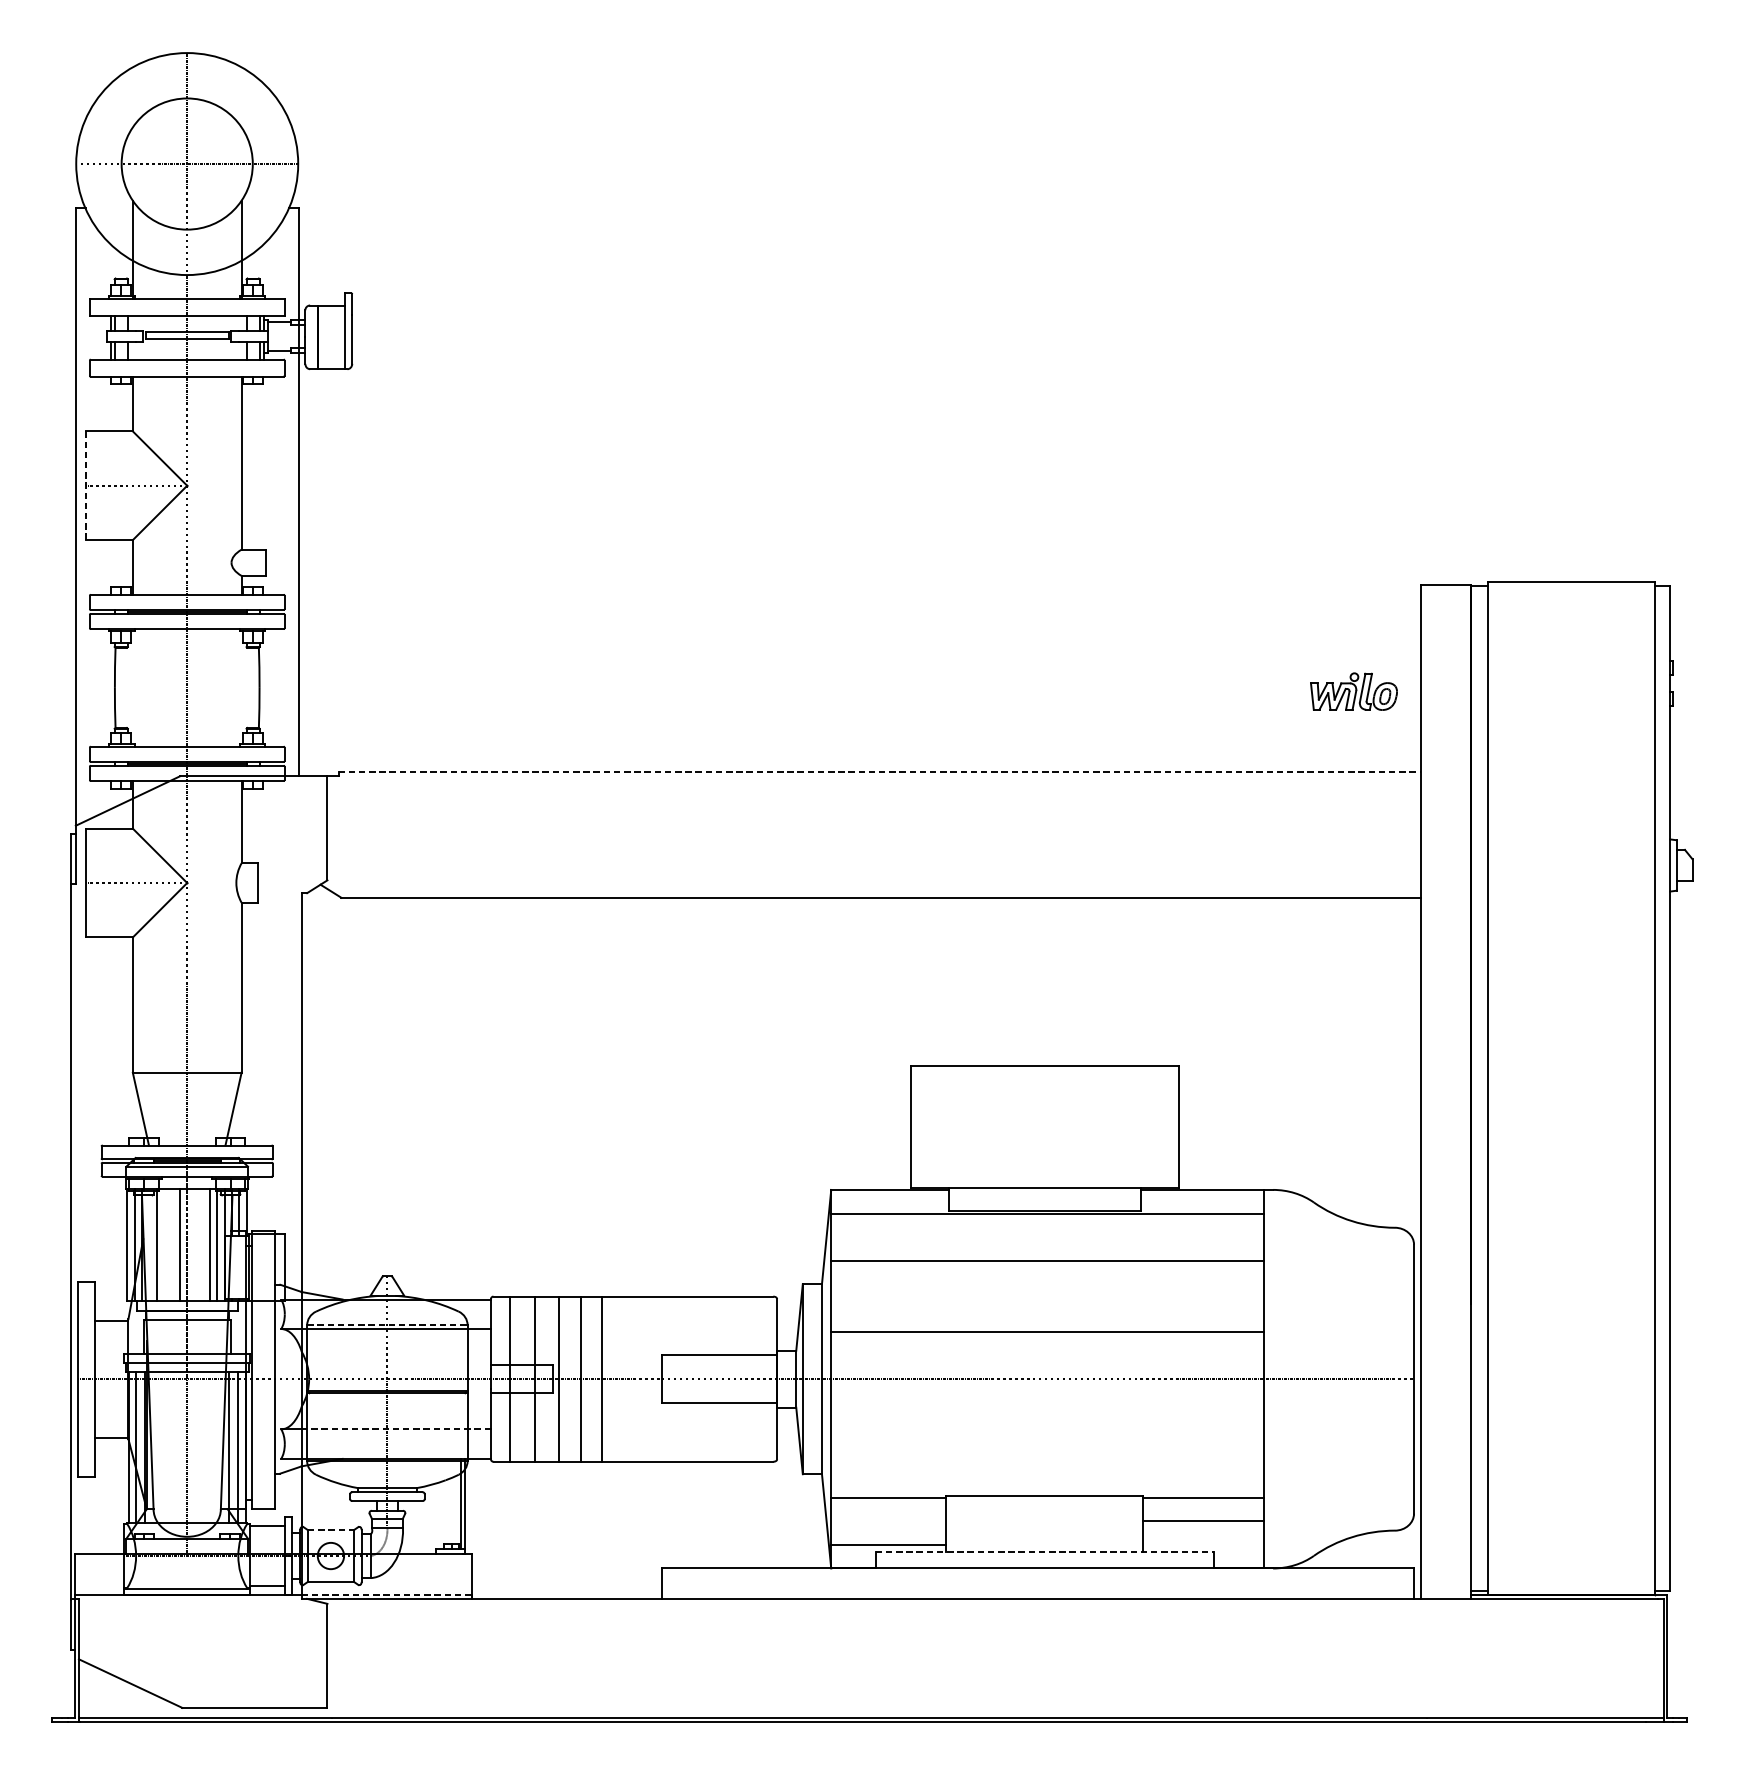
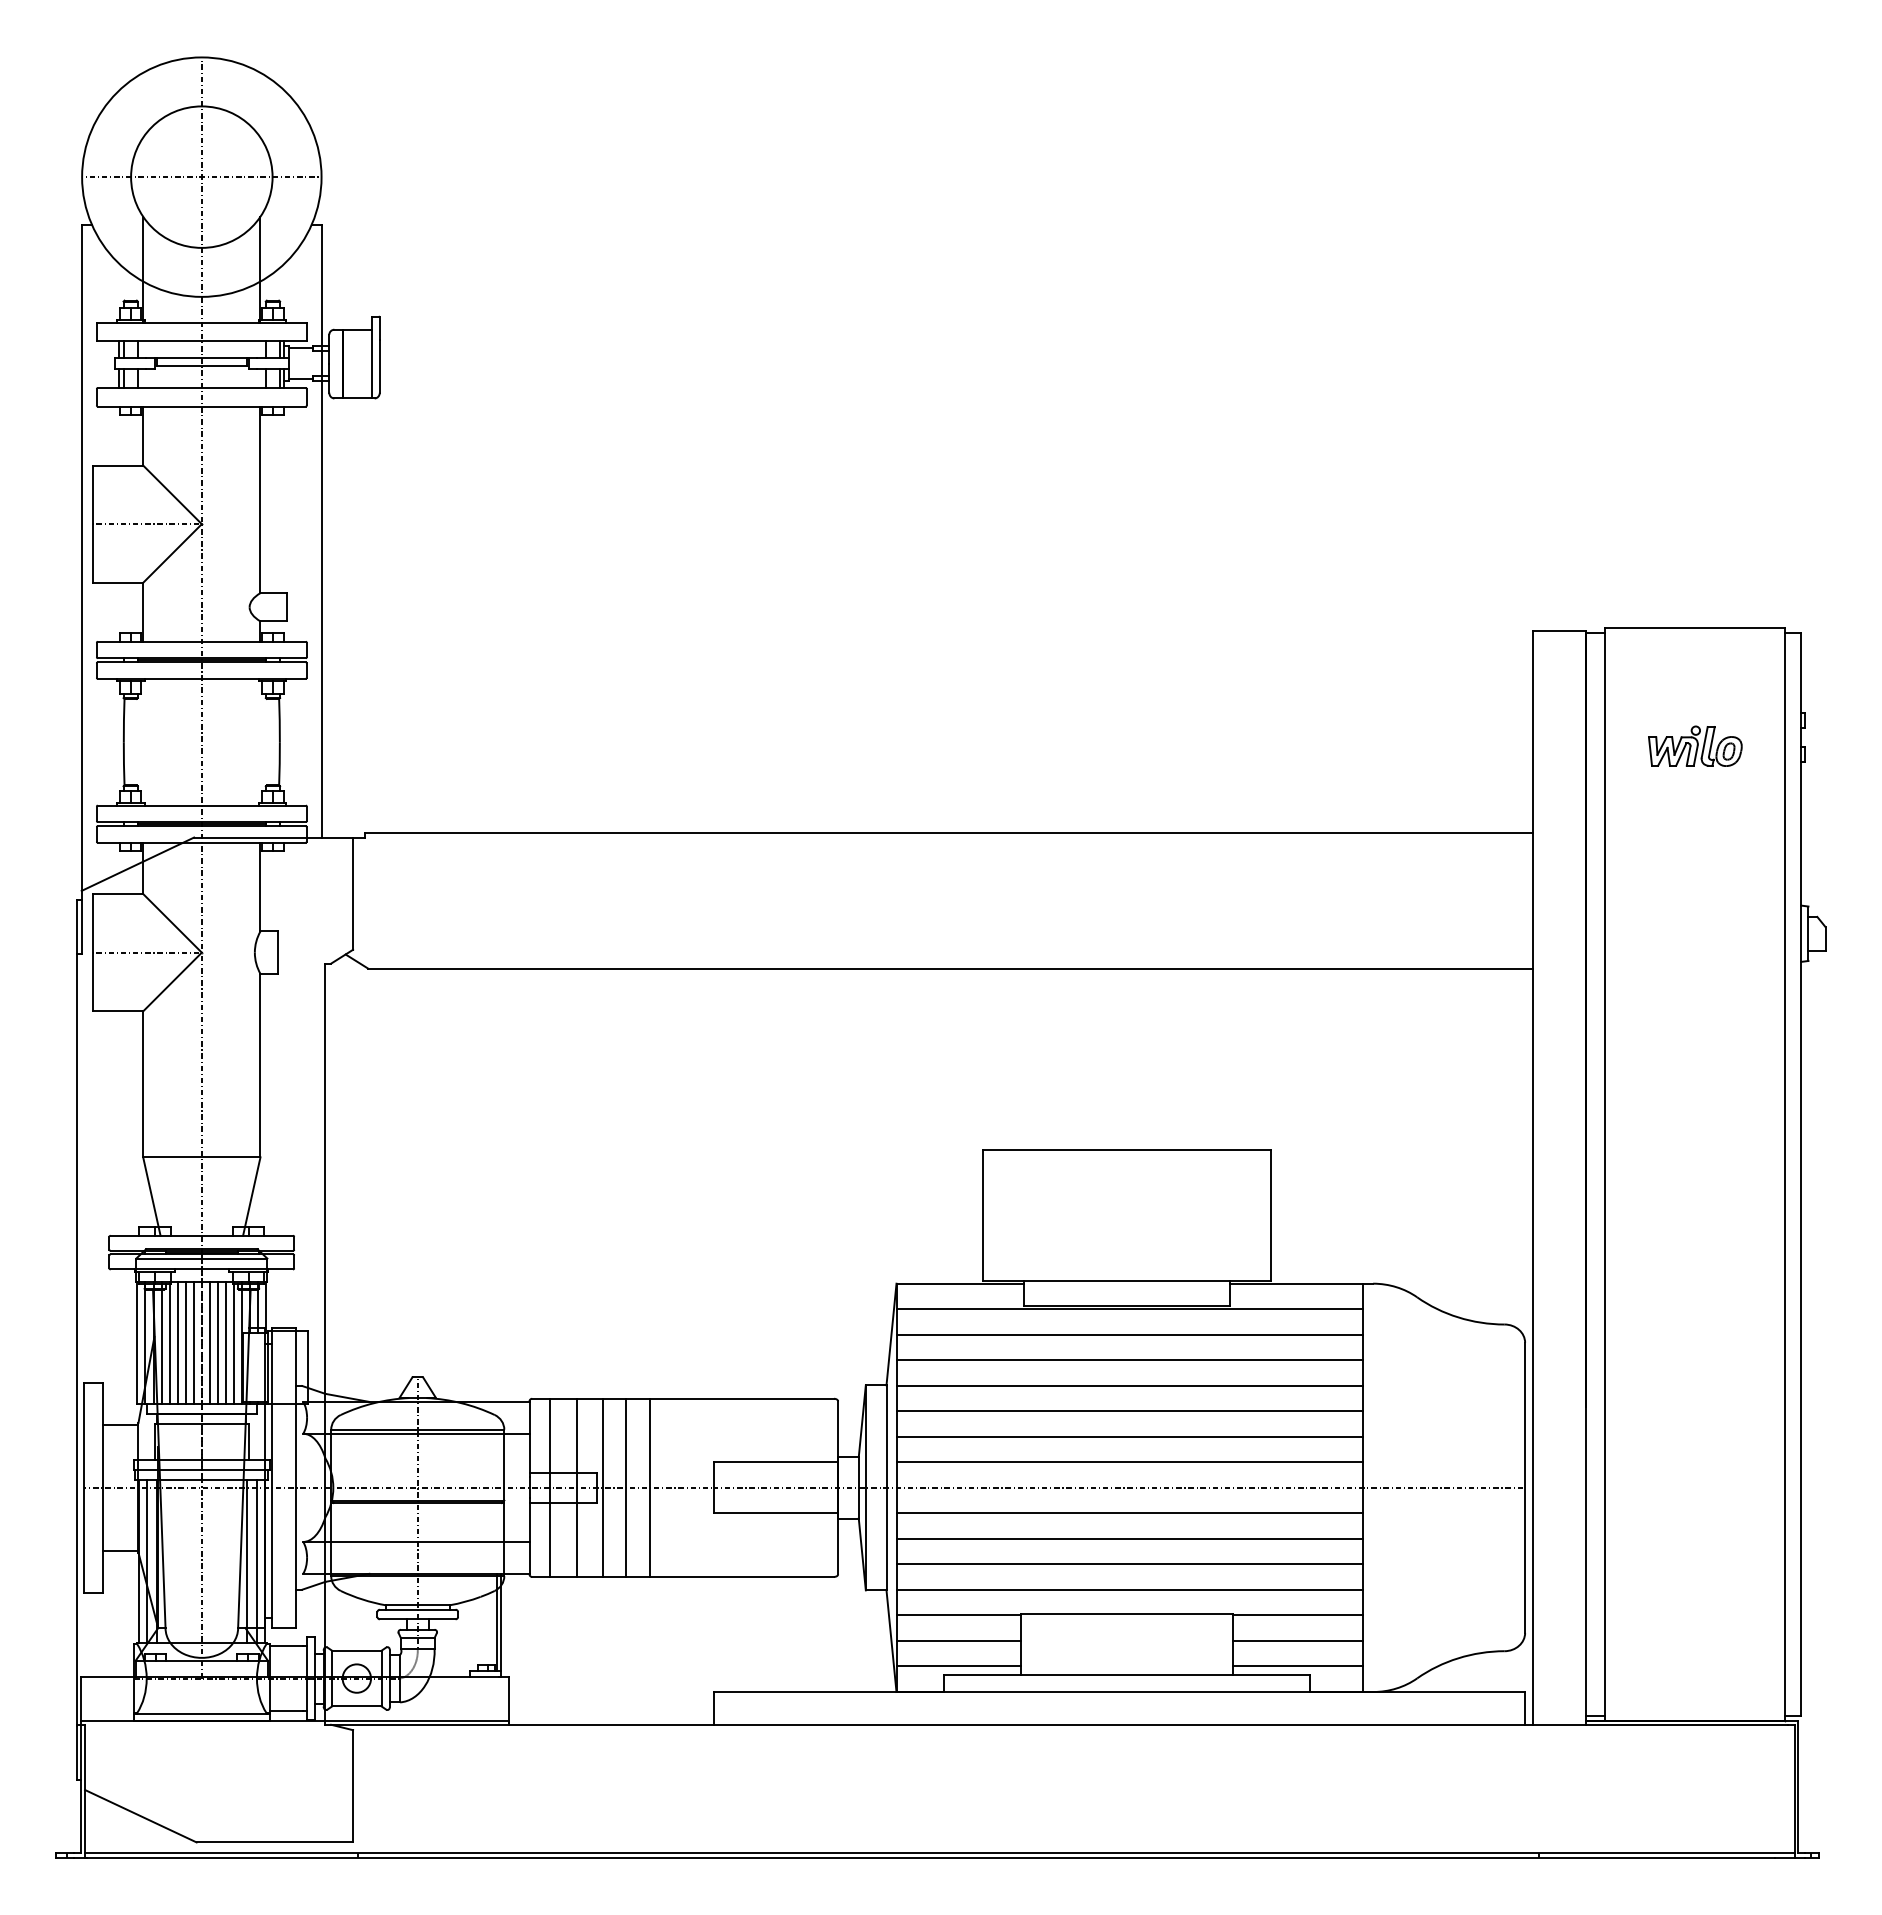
line: (85, 486) -> (92, 524), dashed -> solid
part: (1354, 690) -> (1695, 745), moved
line: (879, 771) -> (948, 832), dashed -> solid
line: (1047, 1237) -> (1129, 1334), added
line: (149, 1244) -> (161, 1342), added
line: (164, 1244) -> (177, 1342), added
line: (172, 1244) -> (185, 1342), added
line: (194, 1244) -> (209, 1342), added
line: (201, 1244) -> (217, 1342), added
line: (1047, 1284) -> (1129, 1385), added
line: (1047, 1308) -> (1129, 1411), added
line: (387, 1325) -> (417, 1429), dashed -> solid
line: (1047, 1355) -> (1129, 1462), added
line: (1047, 1402) -> (1129, 1513), added
line: (1047, 1426) -> (1129, 1538), added
line: (395, 1428) -> (426, 1541), dashed -> solid
line: (1047, 1450) -> (1129, 1564), added
line: (1047, 1473) -> (1129, 1589), added
line: (888, 1521) -> (958, 1641), added
line: (330, 1529) -> (356, 1650), dashed -> solid
line: (1203, 1544) -> (1297, 1666), added
line: (1044, 1552) -> (1126, 1674), dashed -> solid
line: (386, 1594) -> (416, 1720), dashed -> solid

